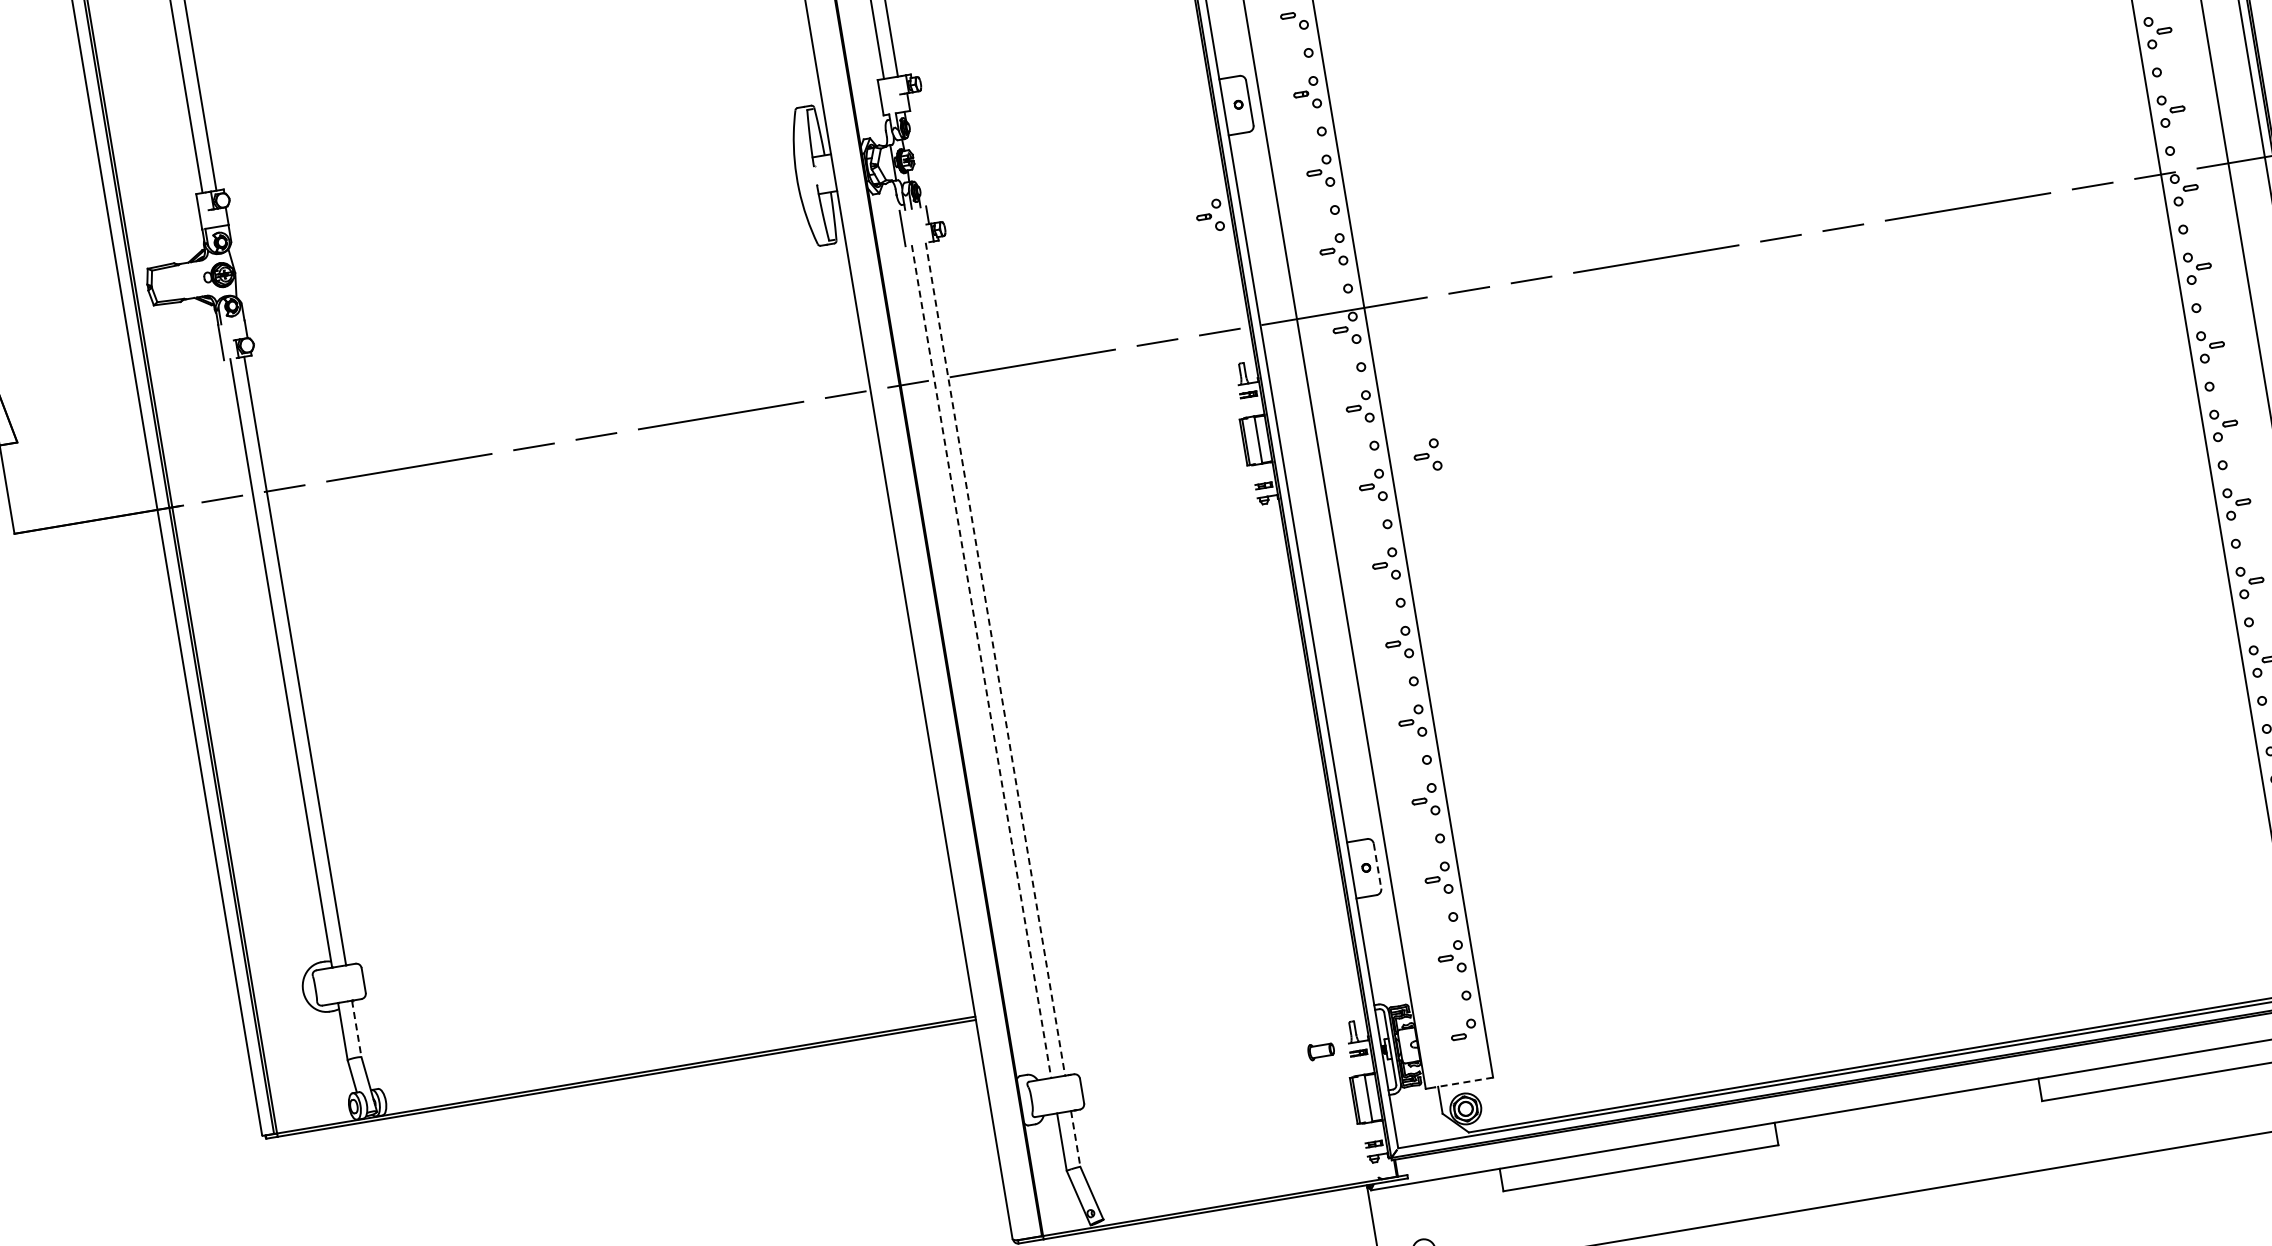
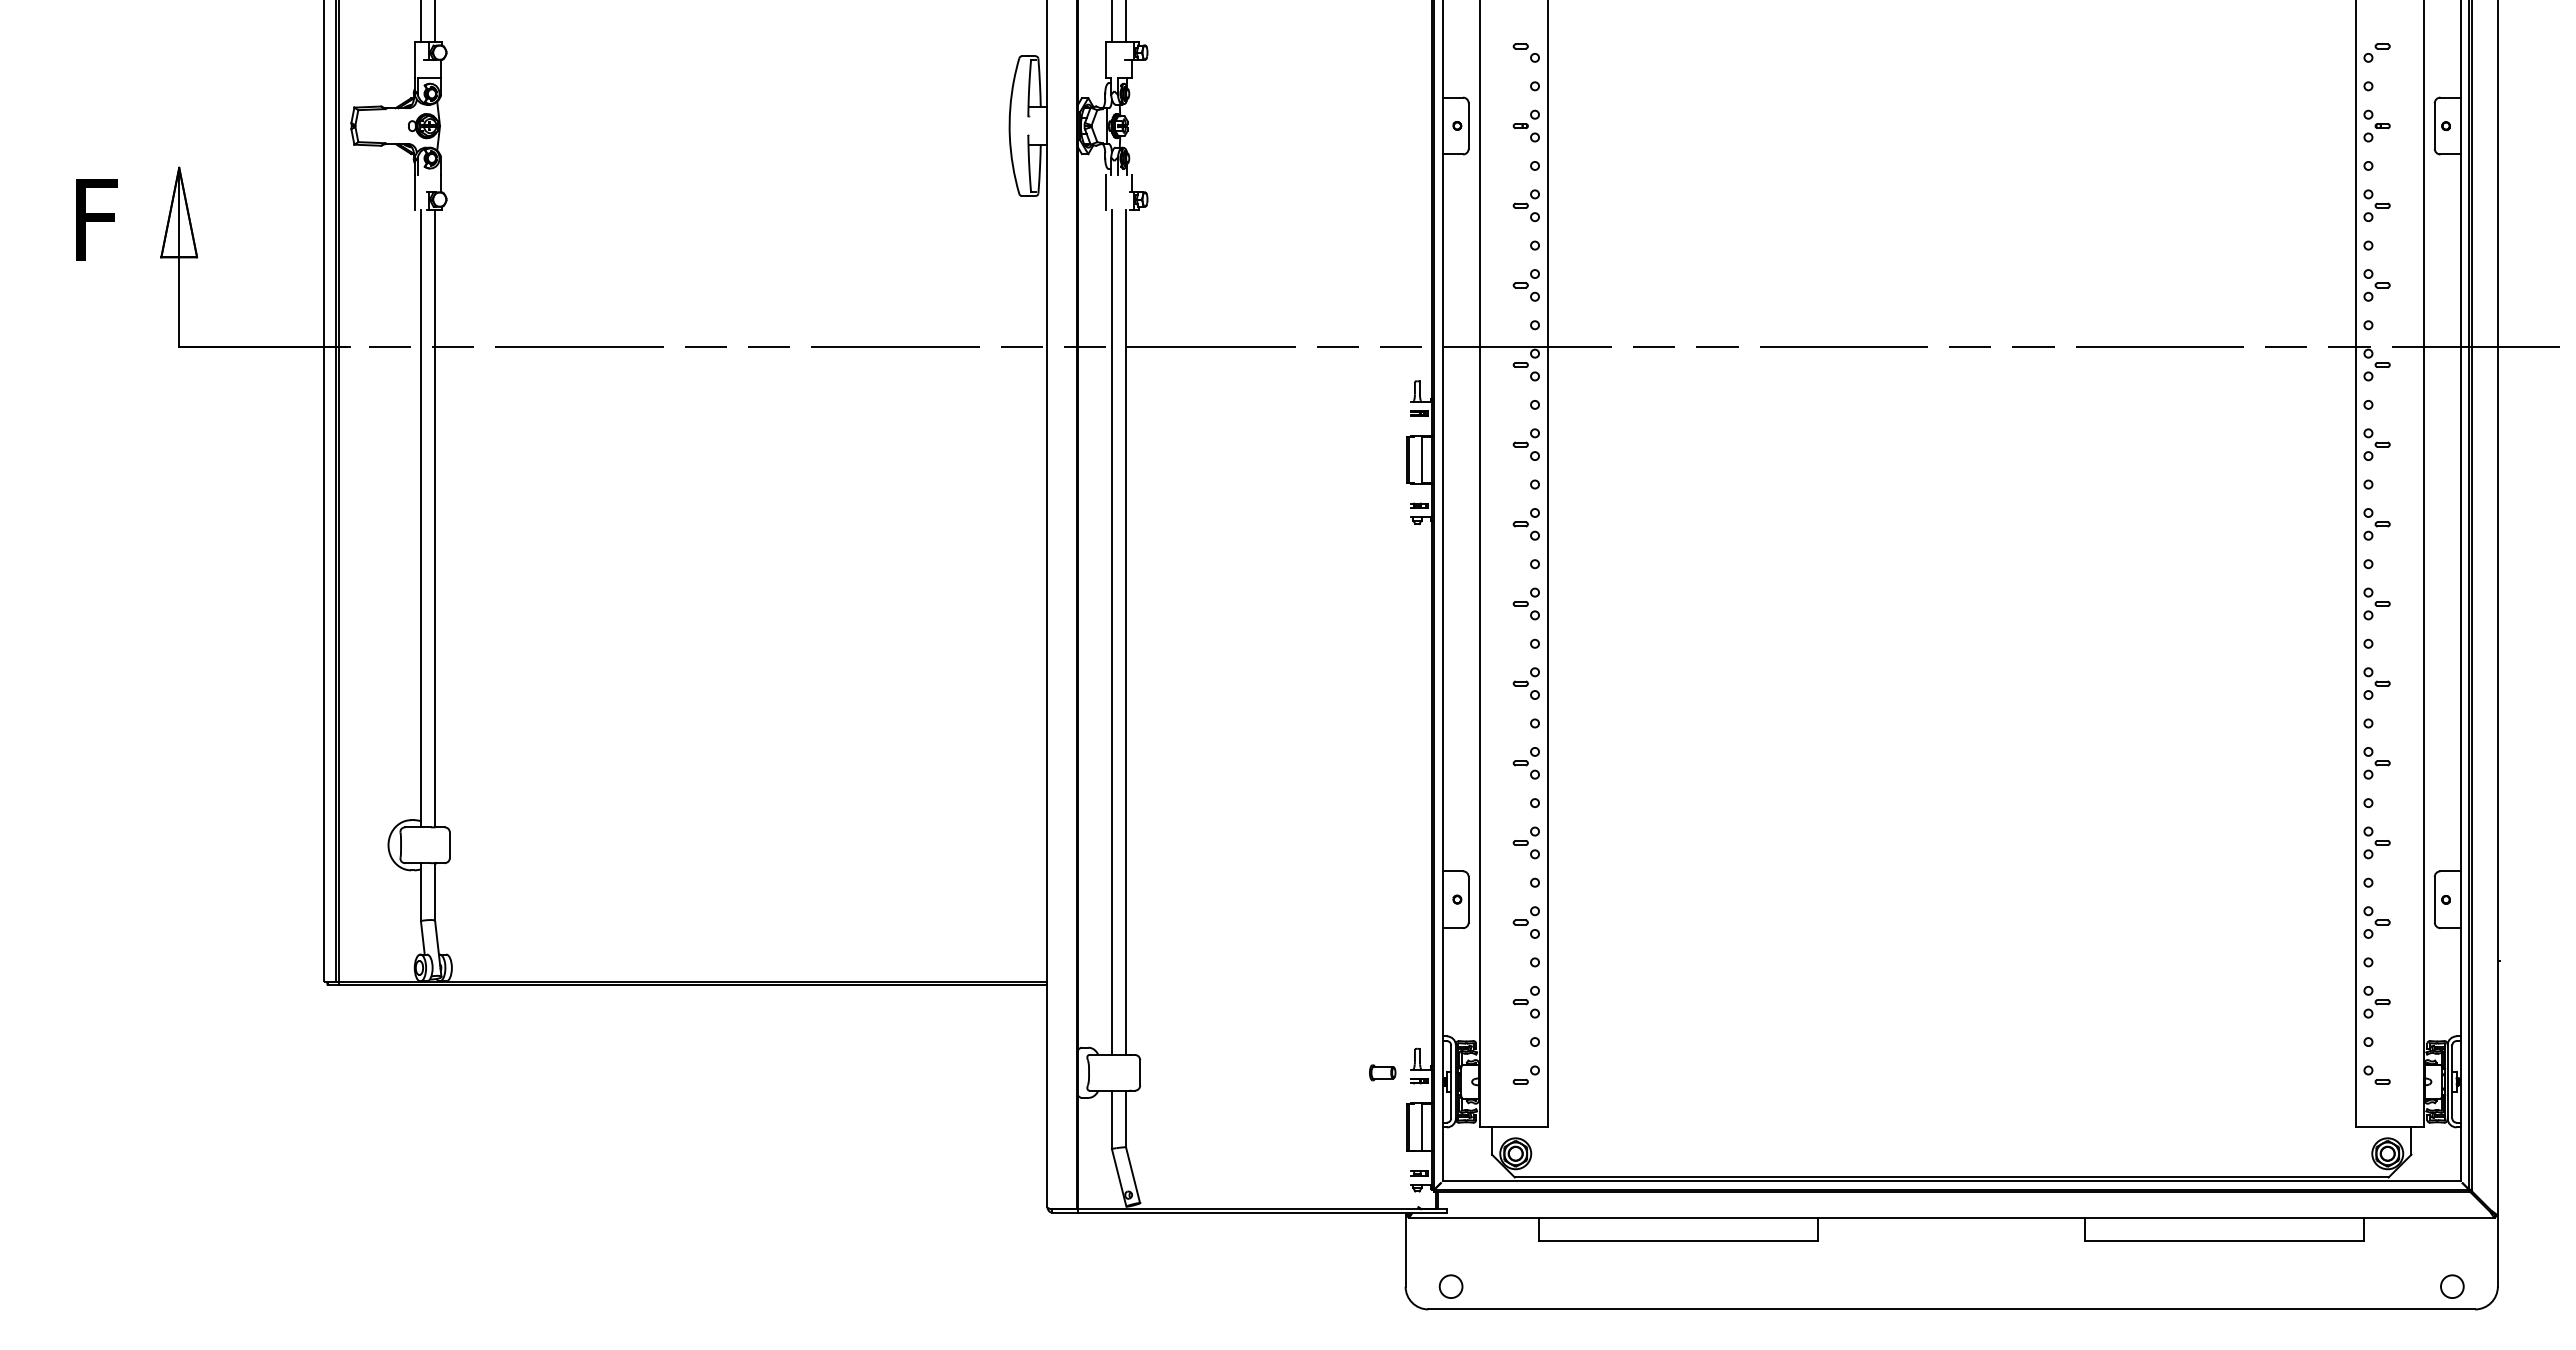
part: (1208, 215) -> (1409, 230), removed
part: (1426, 456) -> (1584, 503), removed
line: (996, 660) -> (1126, 633), dashed -> solid
line: (981, 662) -> (1111, 633), dashed -> solid
line: (1377, 865) -> (1468, 899), dashed -> solid
line: (357, 1028) -> (435, 891), dashed -> solid
line: (1464, 1082) -> (1518, 1127), dashed -> solid
line: (1076, 1139) -> (1126, 1119), dashed -> solid

